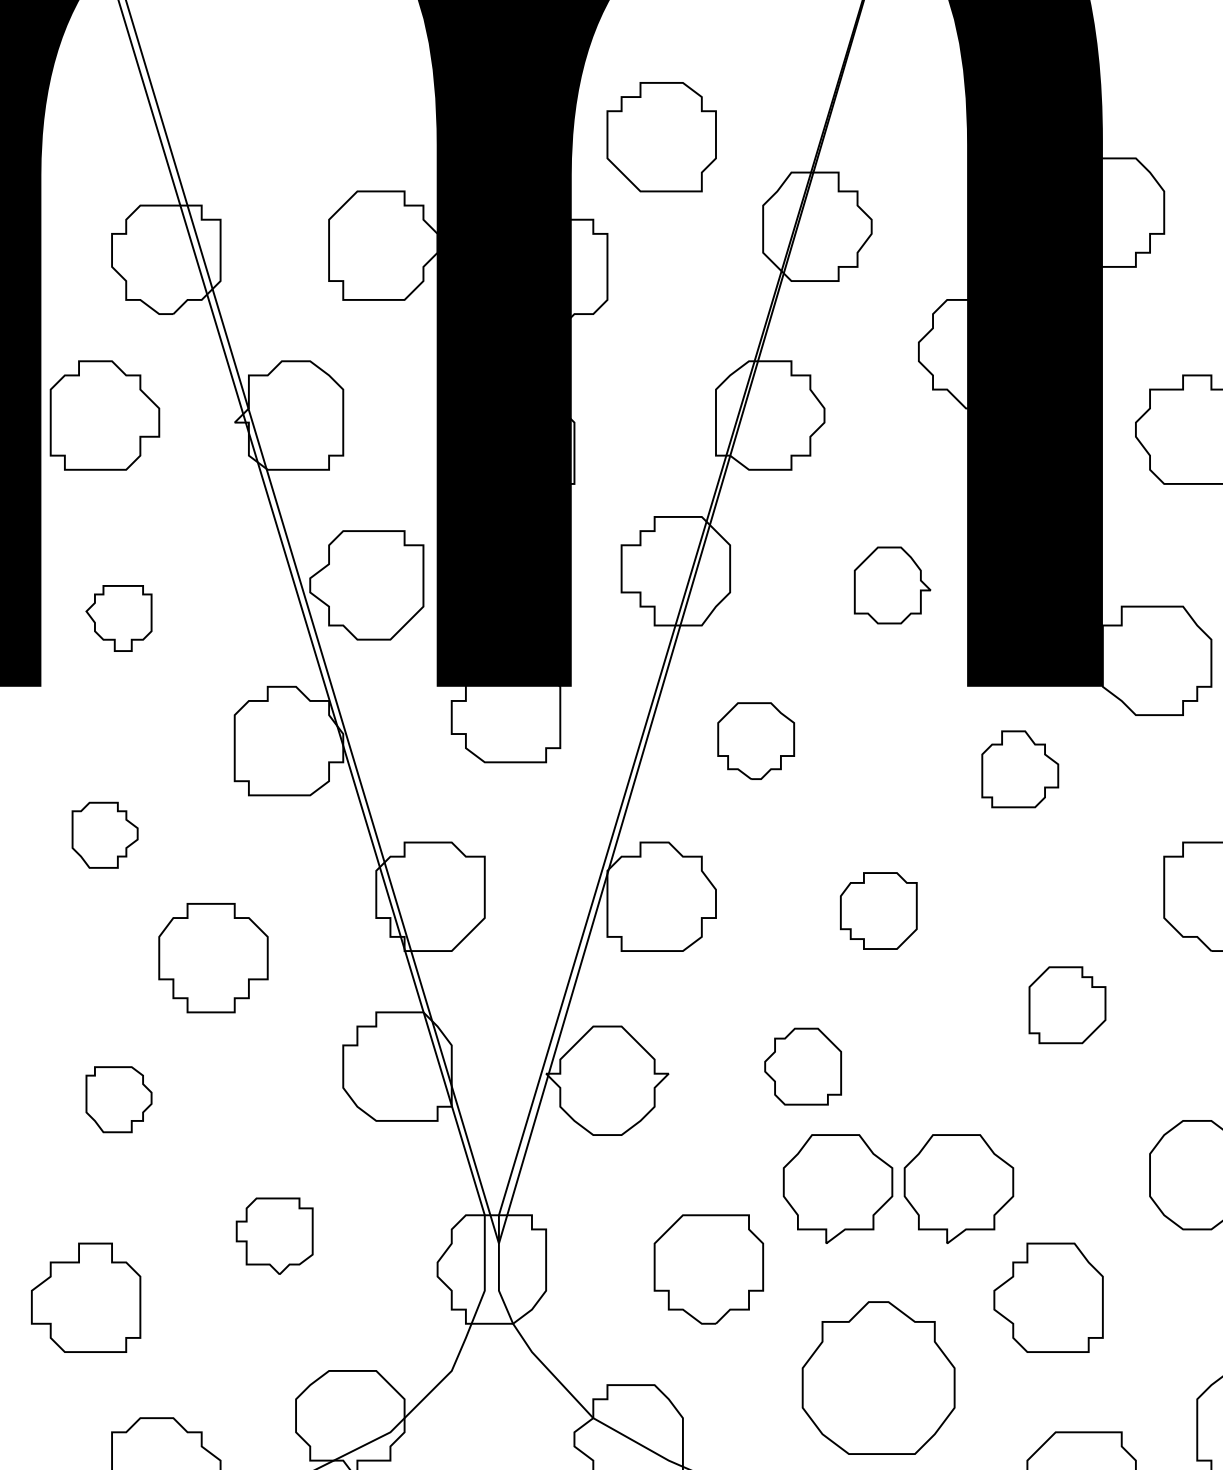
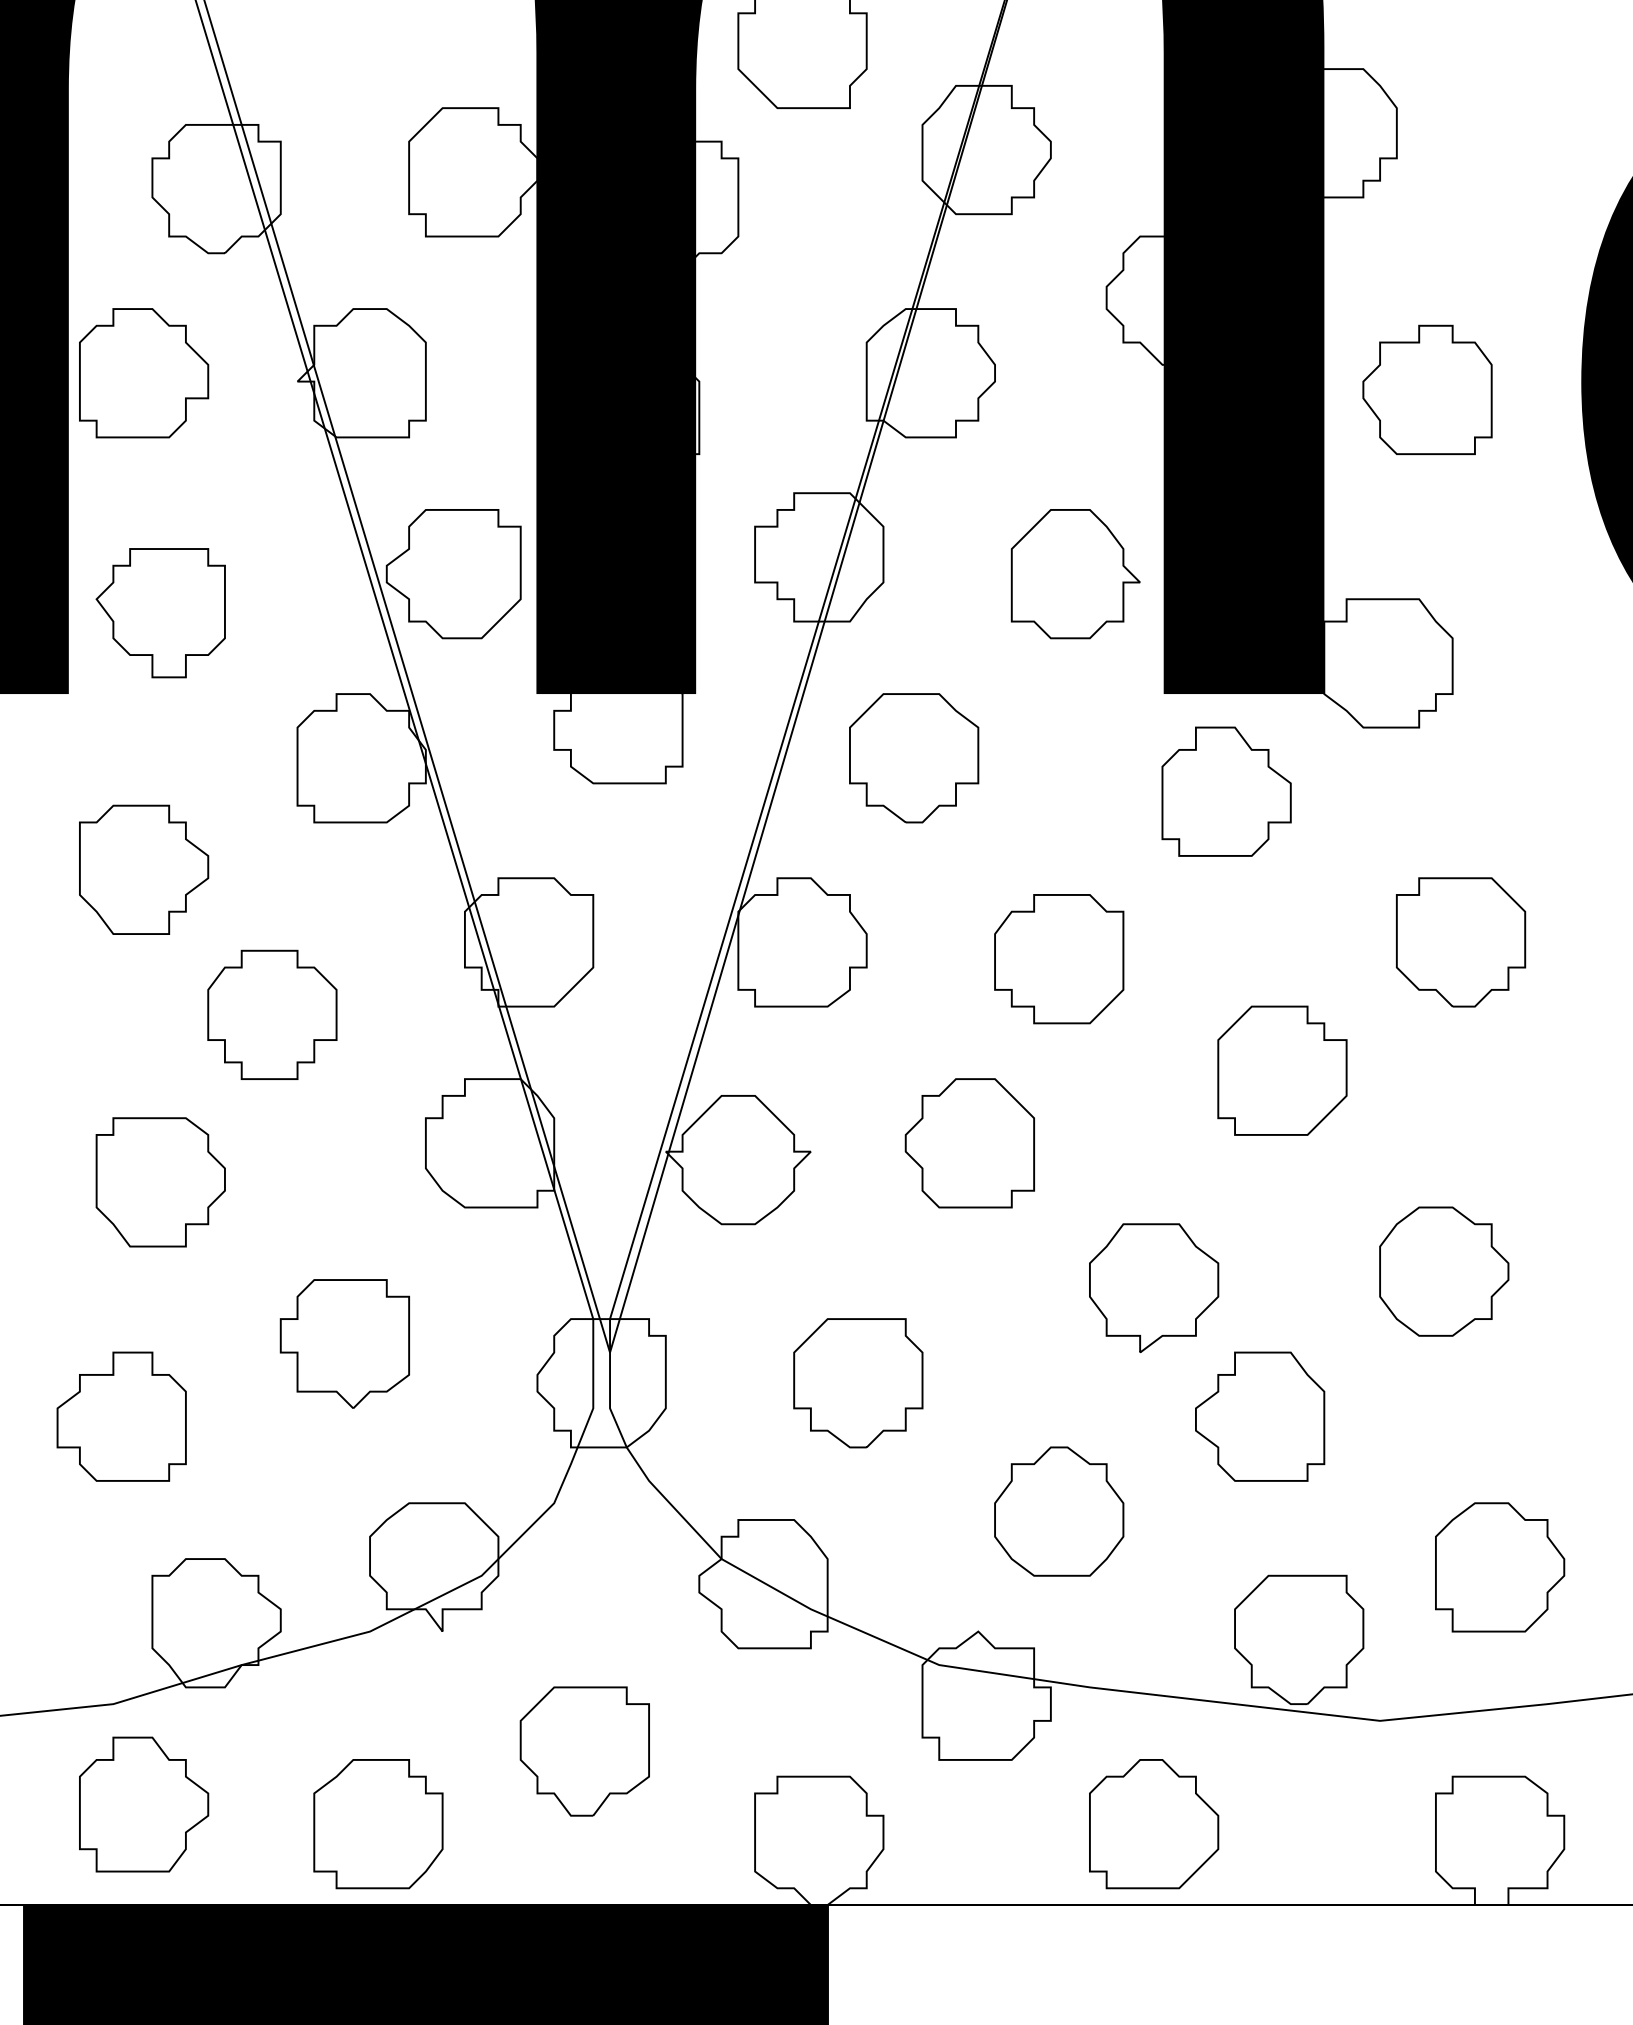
part: (892, 585) -> (1075, 574), size x1.43
part: (118, 618) -> (160, 613), size x1.67
part: (756, 741) -> (914, 758), size x1.43
part: (1020, 769) -> (1226, 791), size x1.43
part: (105, 835) -> (144, 869), size x1.67
part: (878, 911) -> (1059, 959), size x1.43
part: (1067, 1005) -> (1282, 1070), size x1.43
part: (802, 1066) -> (969, 1143), size x1.43
part: (118, 1099) -> (160, 1182), size x1.67
part: (838, 1188) -> (1011, 1287), removed
part: (274, 1235) -> (344, 1343), size x1.43
part: (878, 1377) -> (1059, 1511), size x0.71

